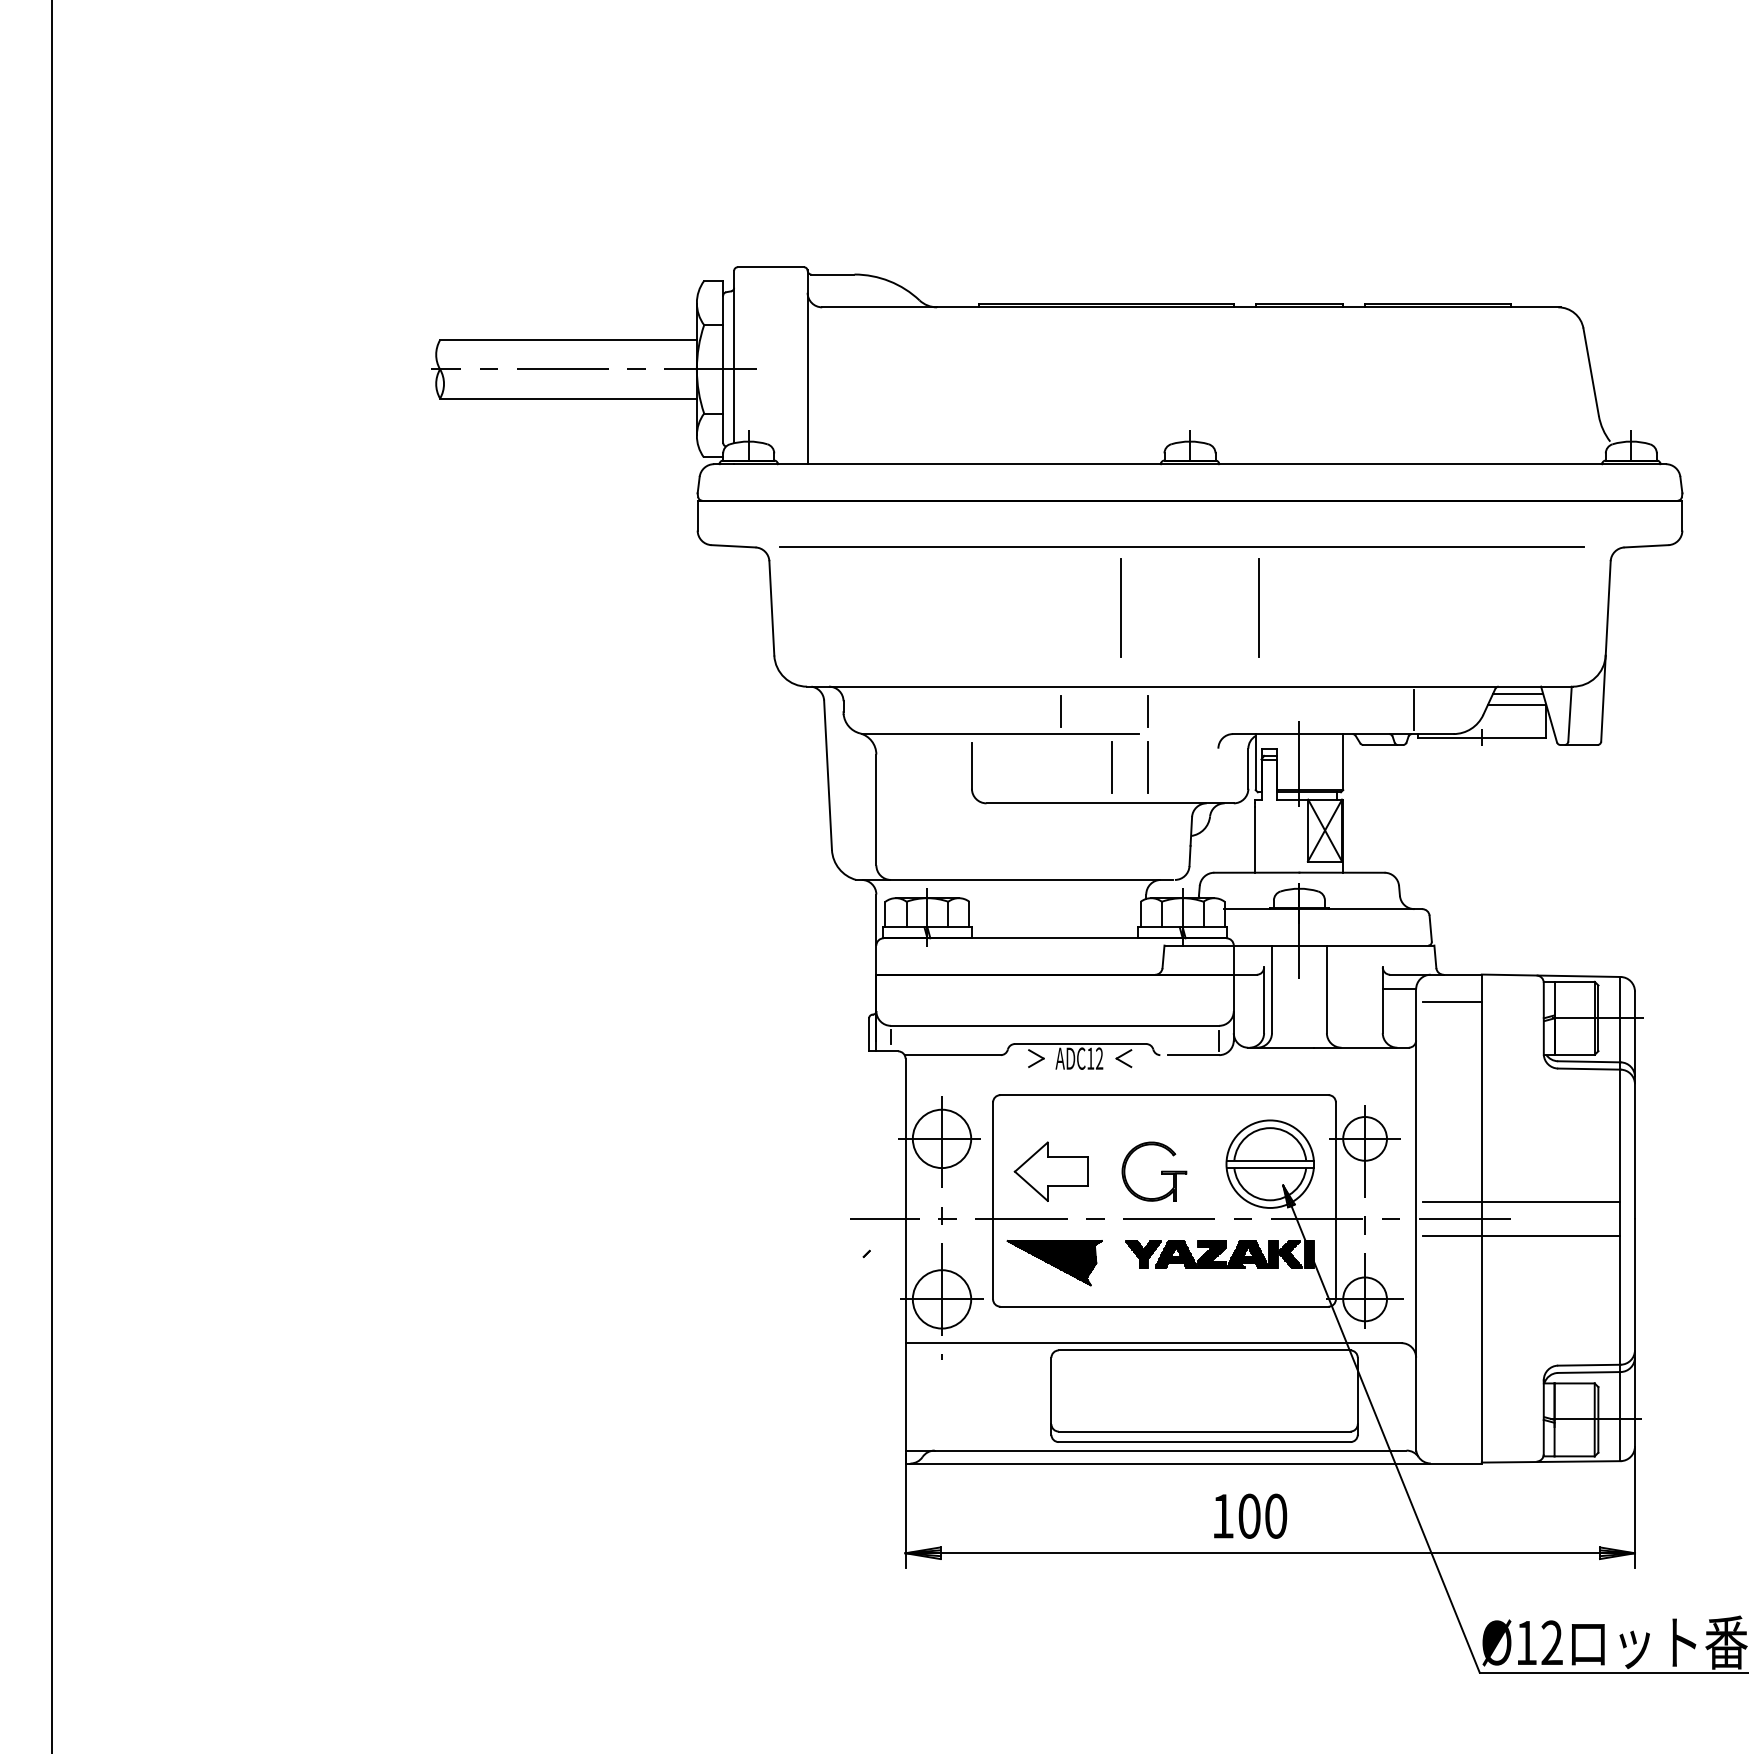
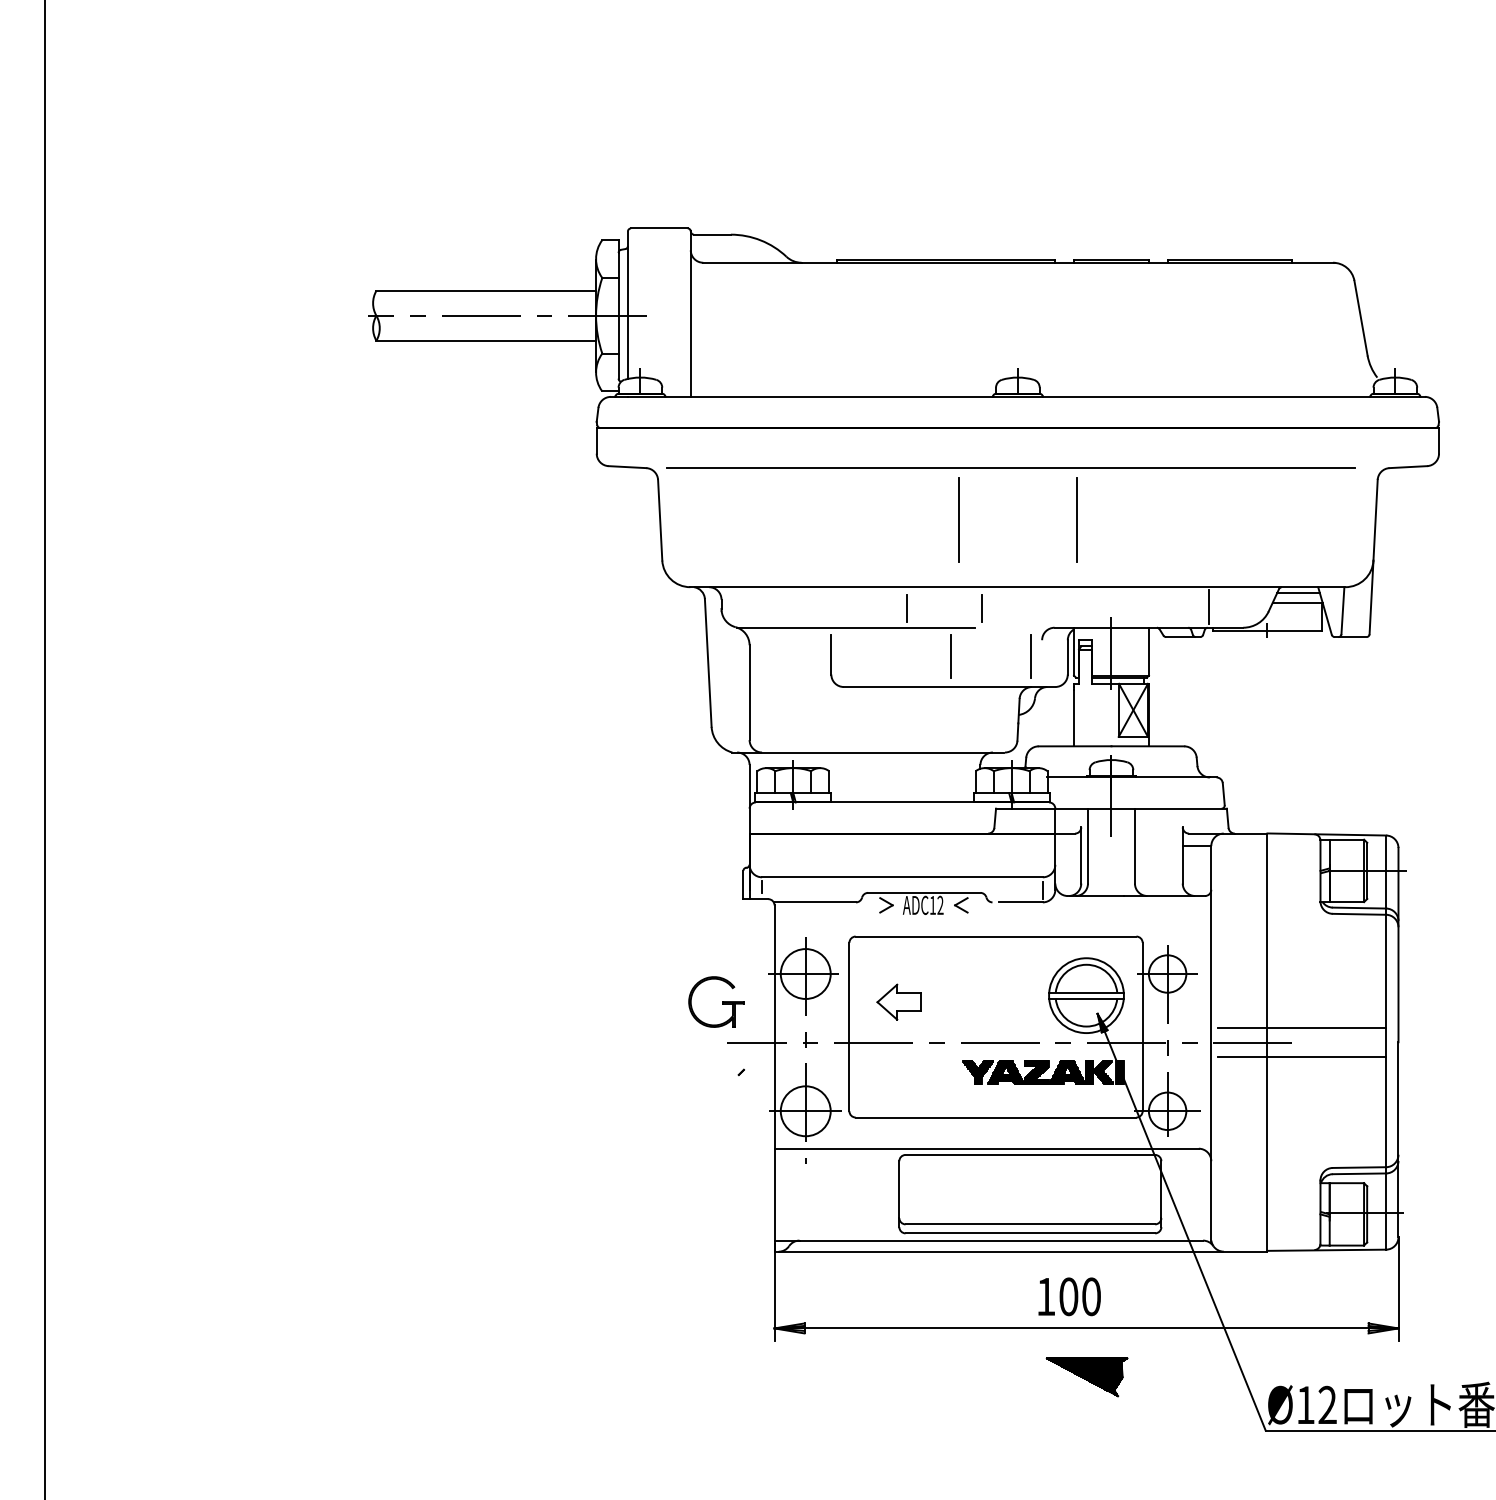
line: (1147, 767) -> (1030, 656), moved
line: (1452, 1001) -> (1242, 856), removed
part: (1154, 1171) -> (716, 1001), moved
part: (1051, 1172) -> (899, 1002), size x0.7
part: (1053, 1263) -> (1086, 1377), moved

